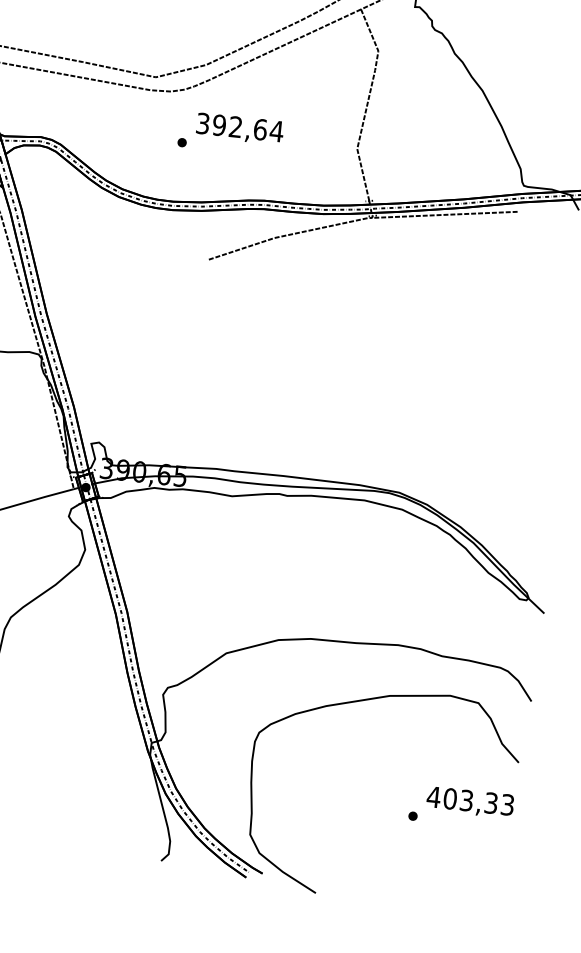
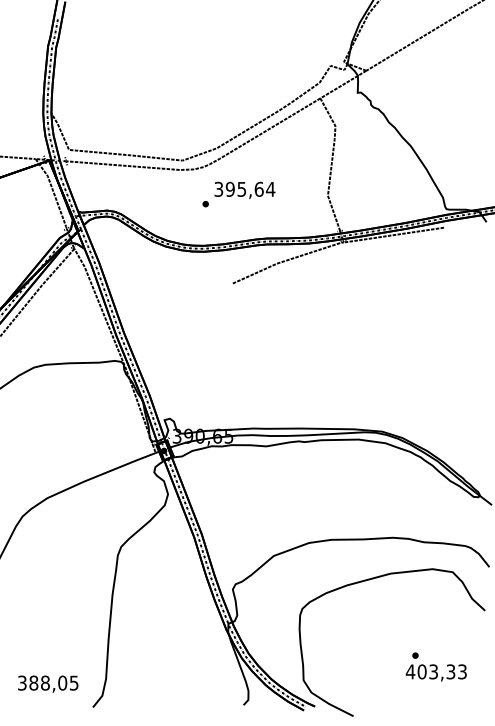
text: (235, 125) -> (241, 188), 392,64 -> 395,64
text: (469, 801) -> (435, 672), moved

